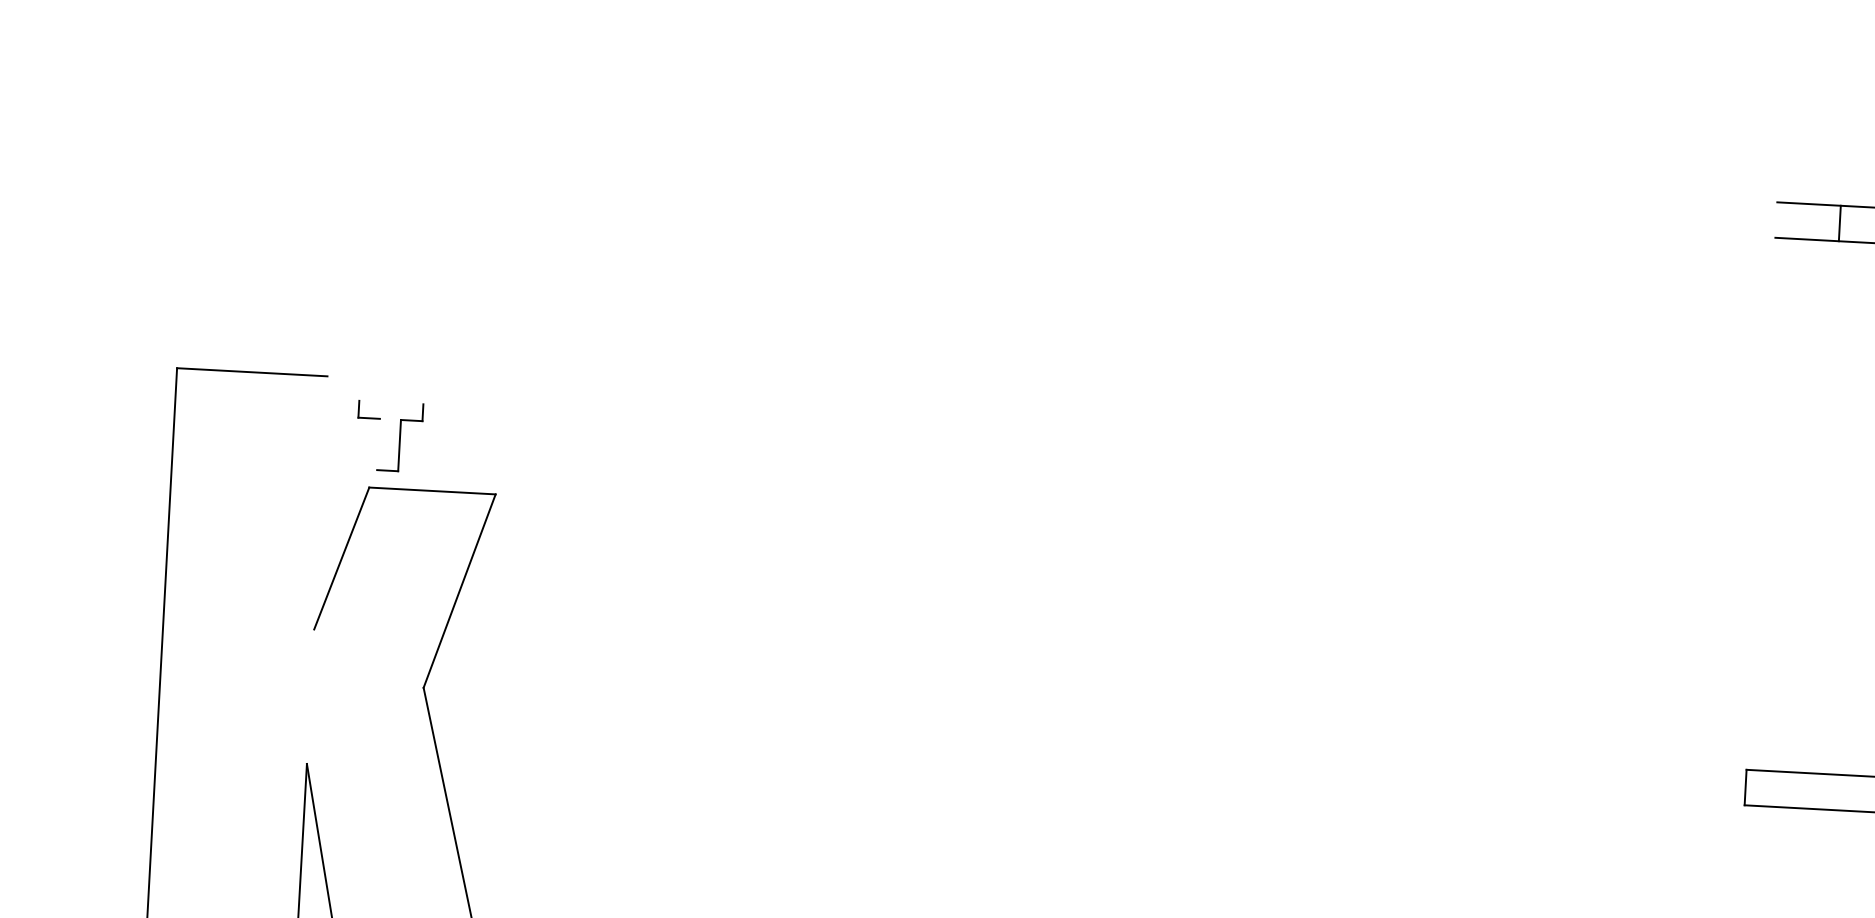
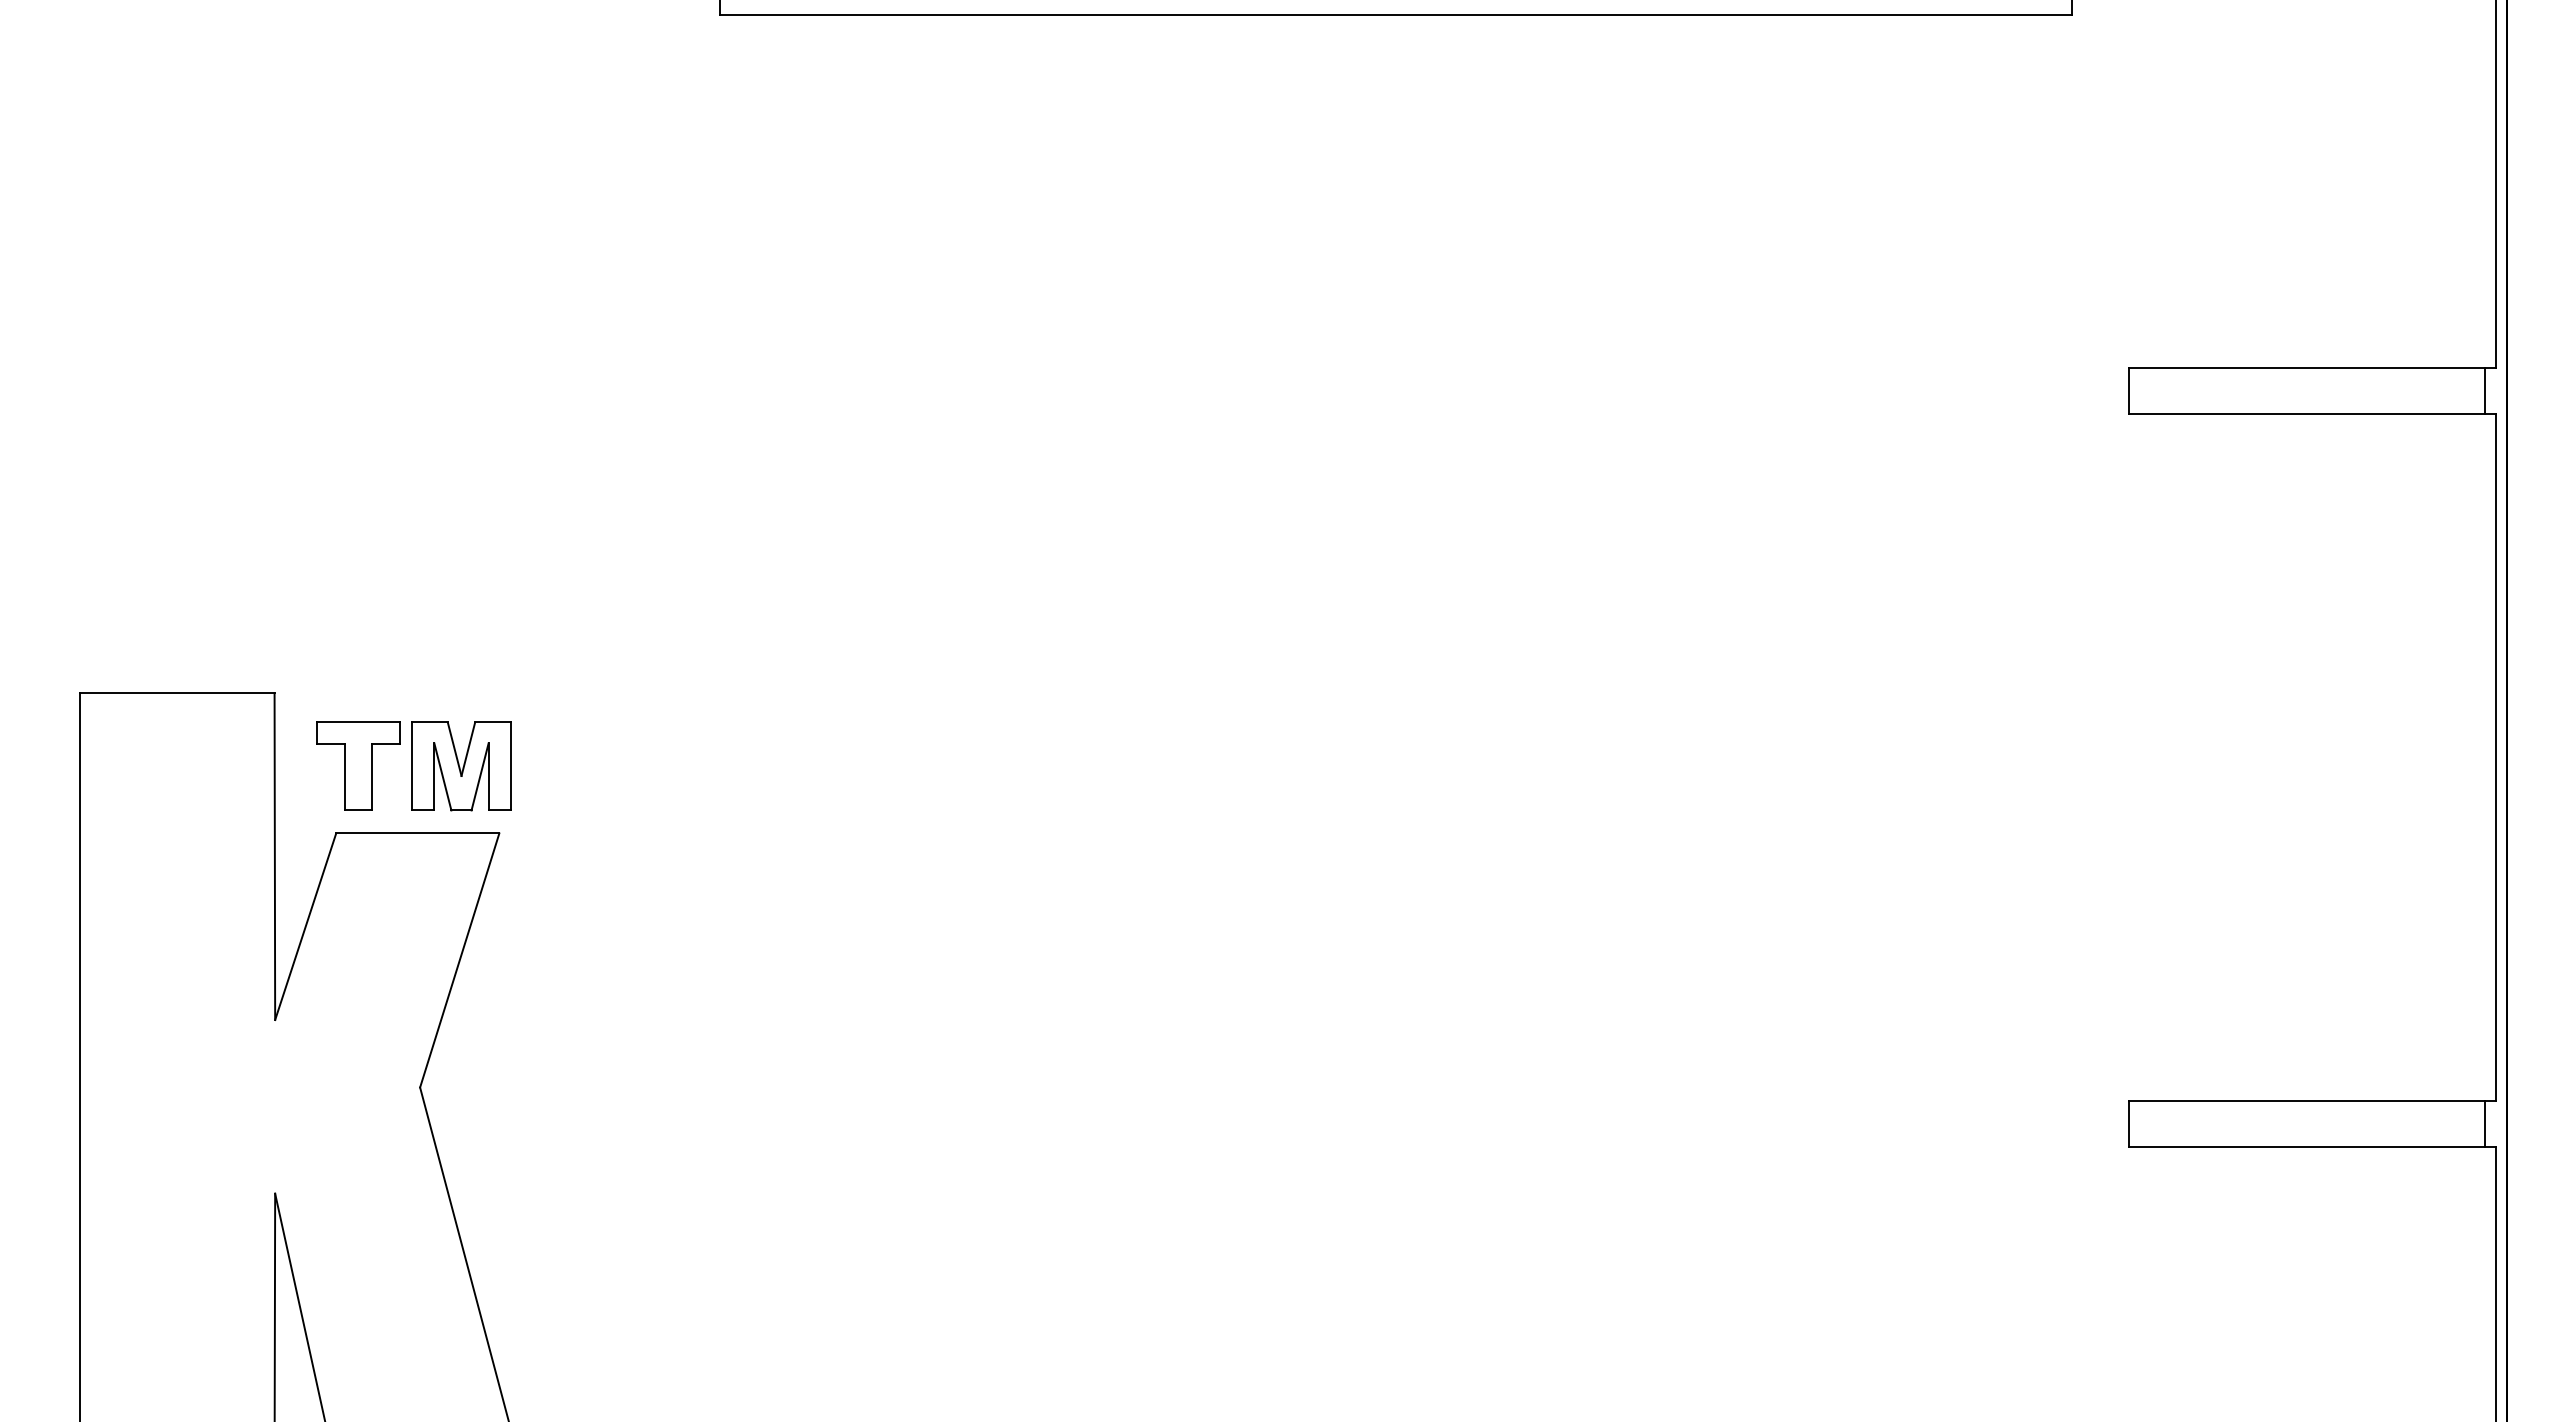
line: (1840, 223) -> (2129, 390), moved
line: (391, 402) -> (358, 722), added
part: (469, 440) -> (461, 766), added
line: (378, 444) -> (345, 777), added
line: (320, 502) -> (274, 856), added

